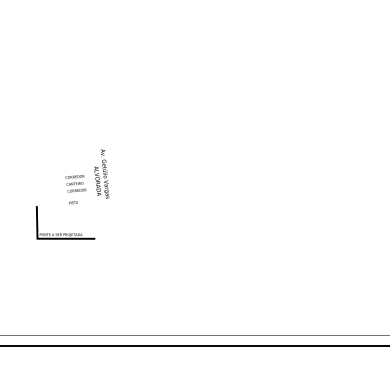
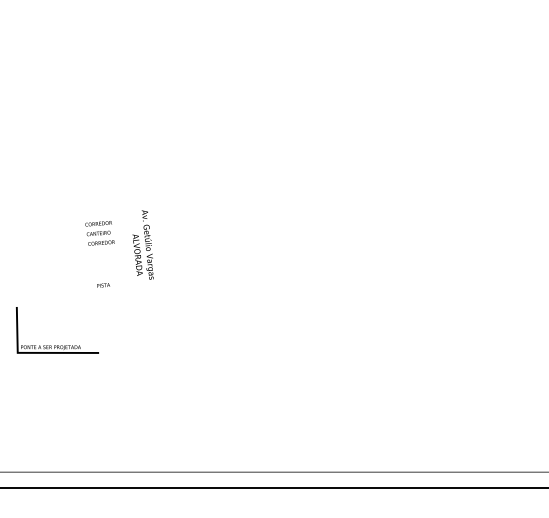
text: (75, 183) -> (99, 232), moved
part: (65, 233) -> (57, 345), moved

